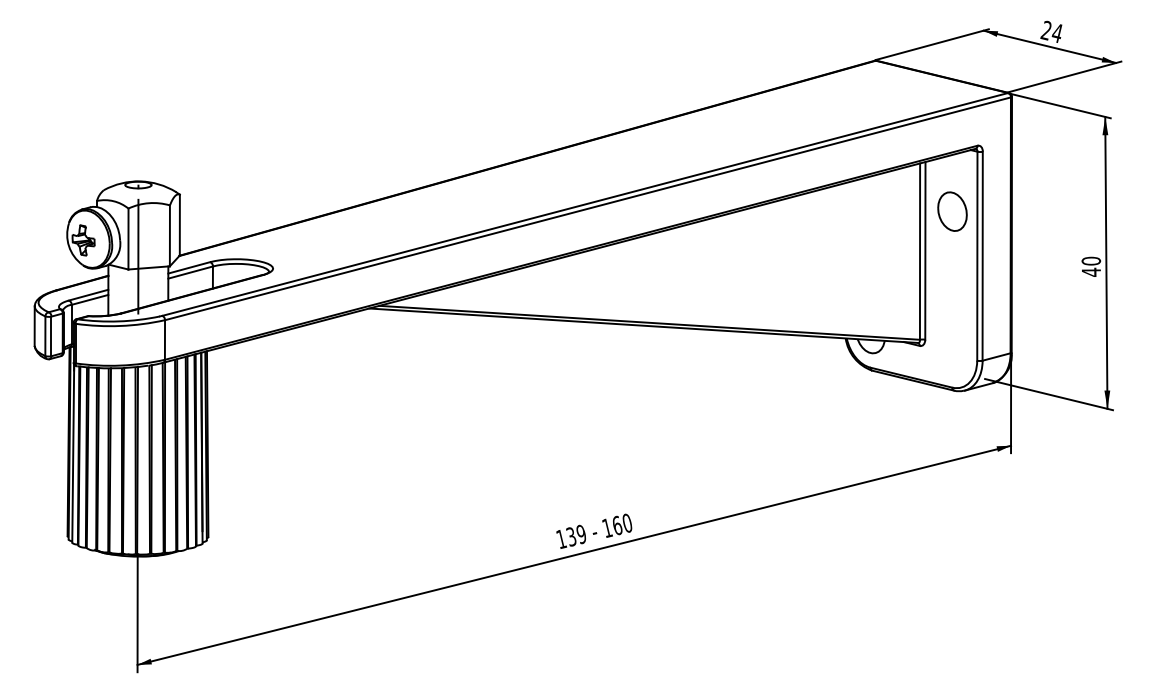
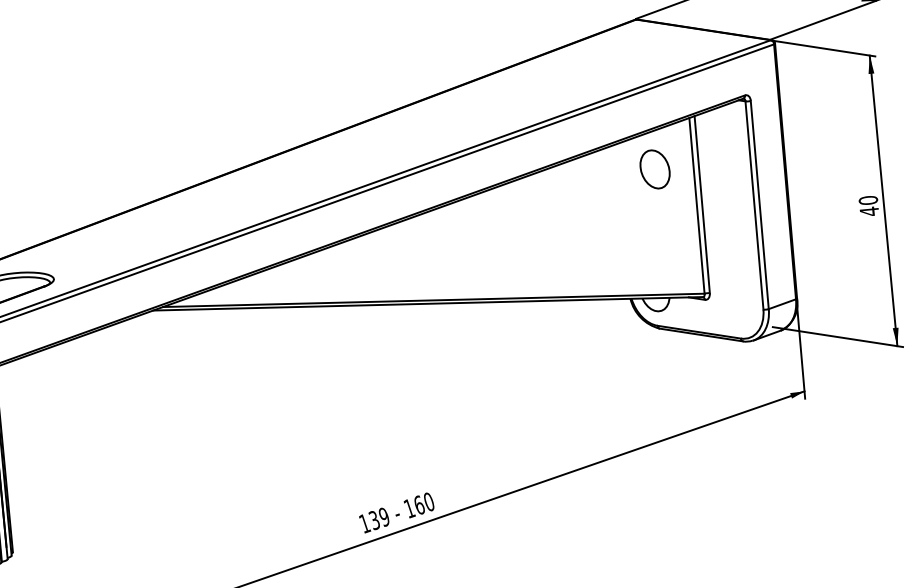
part: (952, 211) -> (655, 169), moved

